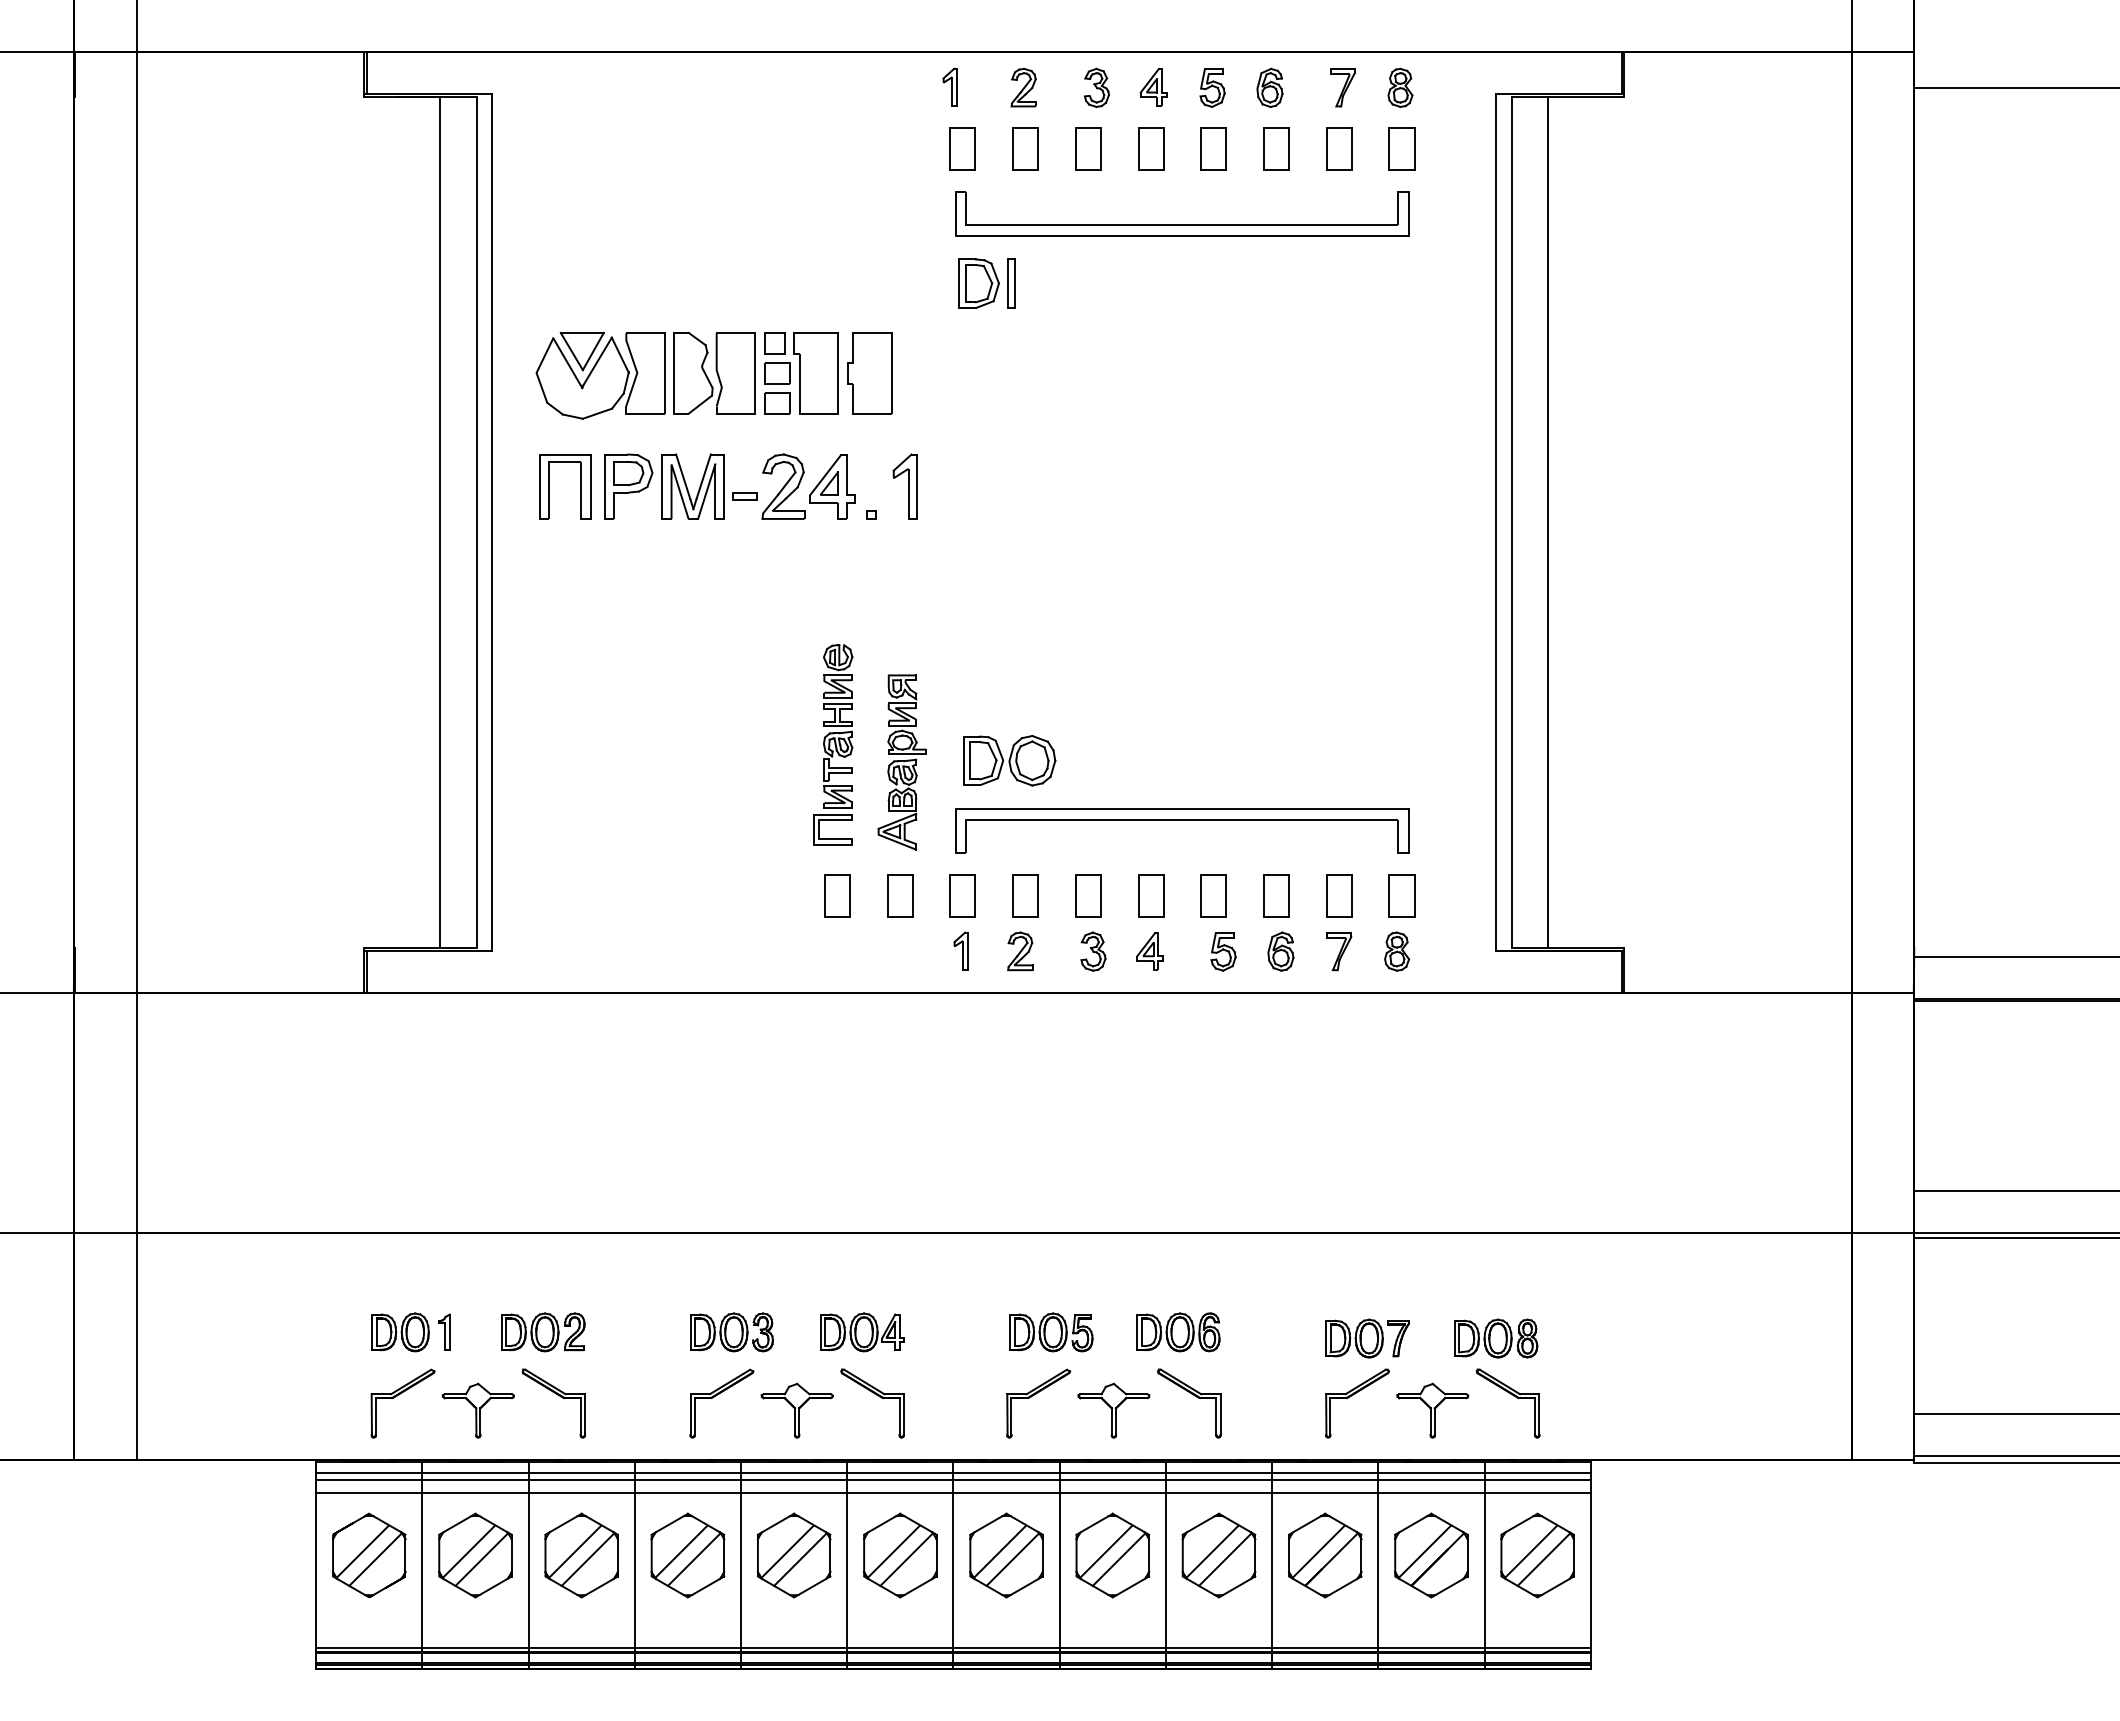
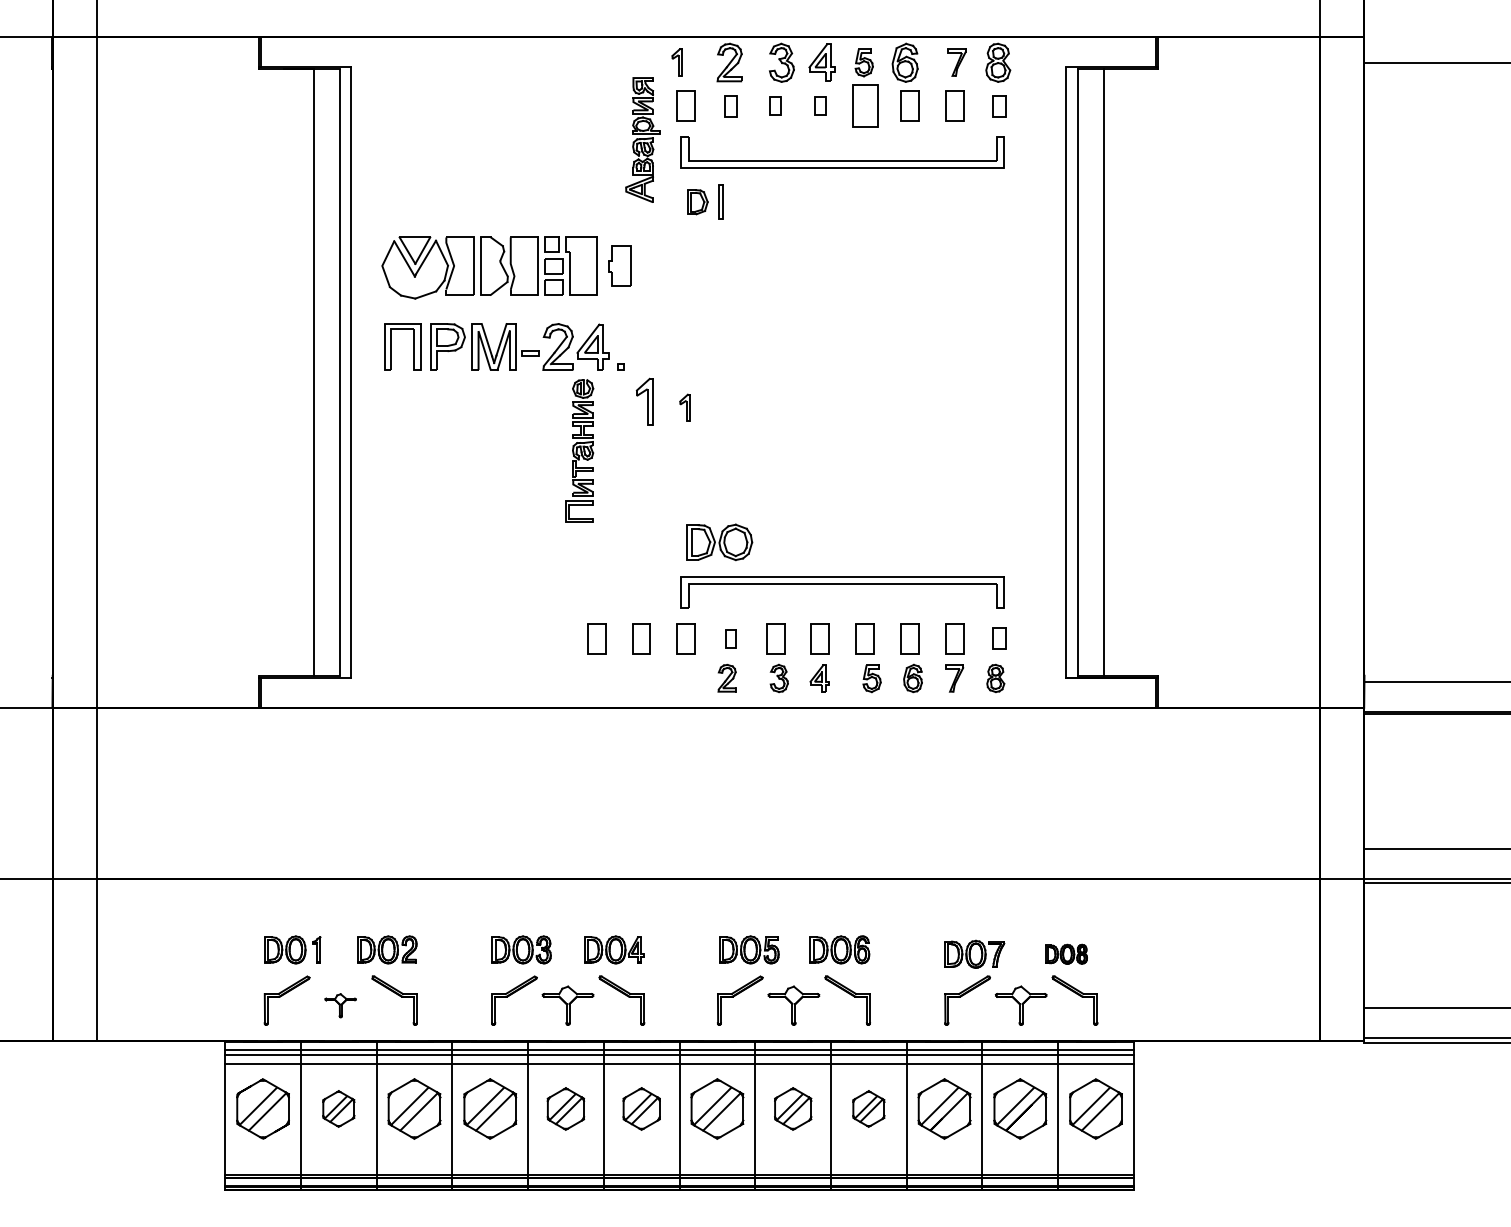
part: (1023, 87) -> (729, 62), size x1.4
part: (1096, 87) -> (781, 62), size x1.4
part: (1153, 87) -> (822, 62), size x1.4
part: (1269, 87) -> (904, 62), size x1.4
part: (1400, 87) -> (998, 62), size x1.4
part: (1025, 148) -> (730, 105), size x0.7
part: (1088, 148) -> (775, 105), size x0.6
part: (1151, 148) -> (820, 105), size x0.6
part: (1213, 148) -> (864, 105), size x1.4
part: (1401, 148) -> (998, 105), size x0.7
part: (978, 283) -> (697, 202), size x0.7
part: (869, 373) -> (619, 266), size x0.7
part: (904, 486) -> (644, 401), moved
part: (833, 744) -> (579, 450), moved
part: (901, 762) -> (642, 140), moved
part: (1025, 895) -> (730, 638), size x0.6
part: (1401, 895) -> (998, 638), size x0.7
part: (960, 950) -> (684, 407), moved
part: (1496, 1338) -> (1066, 954), size x0.7
part: (477, 1410) -> (340, 1005), size x0.6
part: (475, 1555) -> (338, 1108), size x0.6
part: (793, 1555) -> (565, 1108), size x0.7
part: (900, 1555) -> (641, 1108), size x0.7
part: (1112, 1555) -> (792, 1108), size x0.7
part: (1218, 1555) -> (868, 1108), size x0.6

